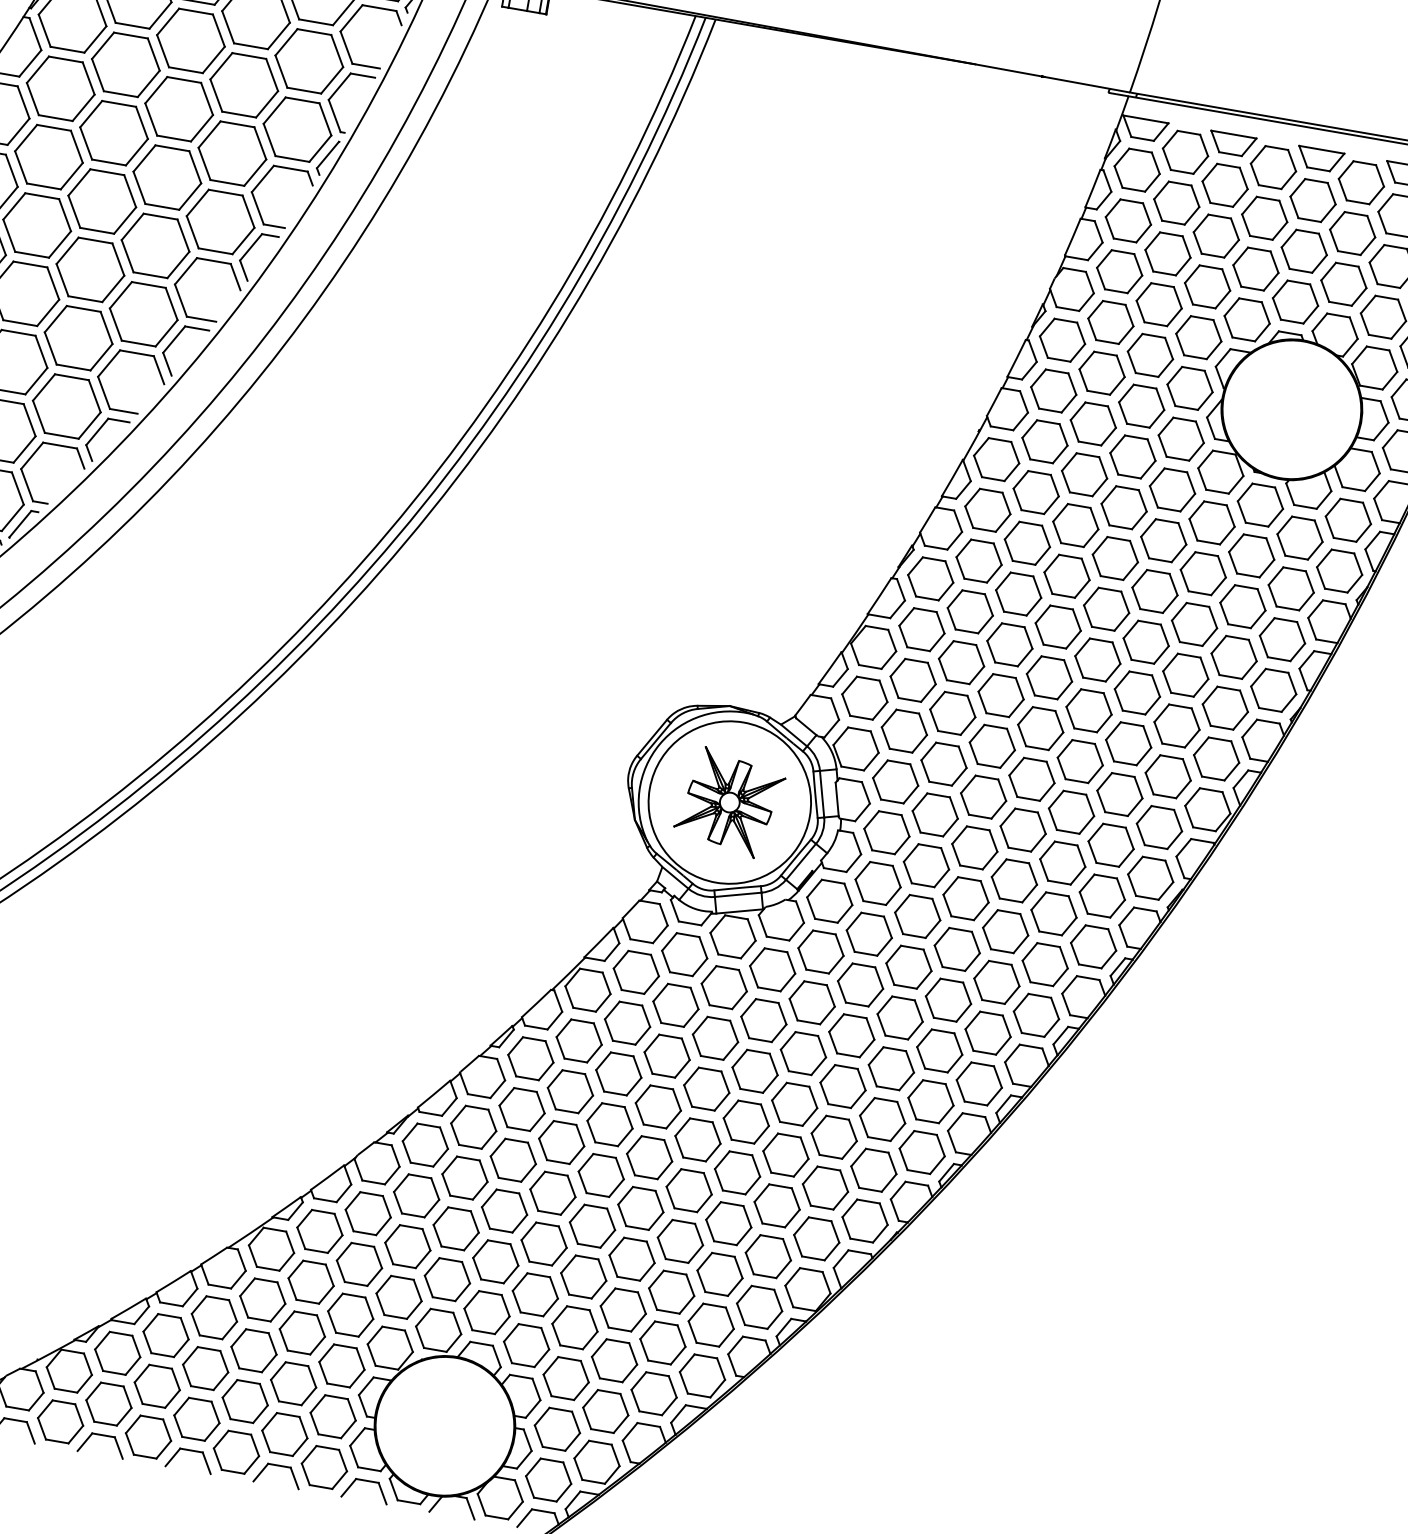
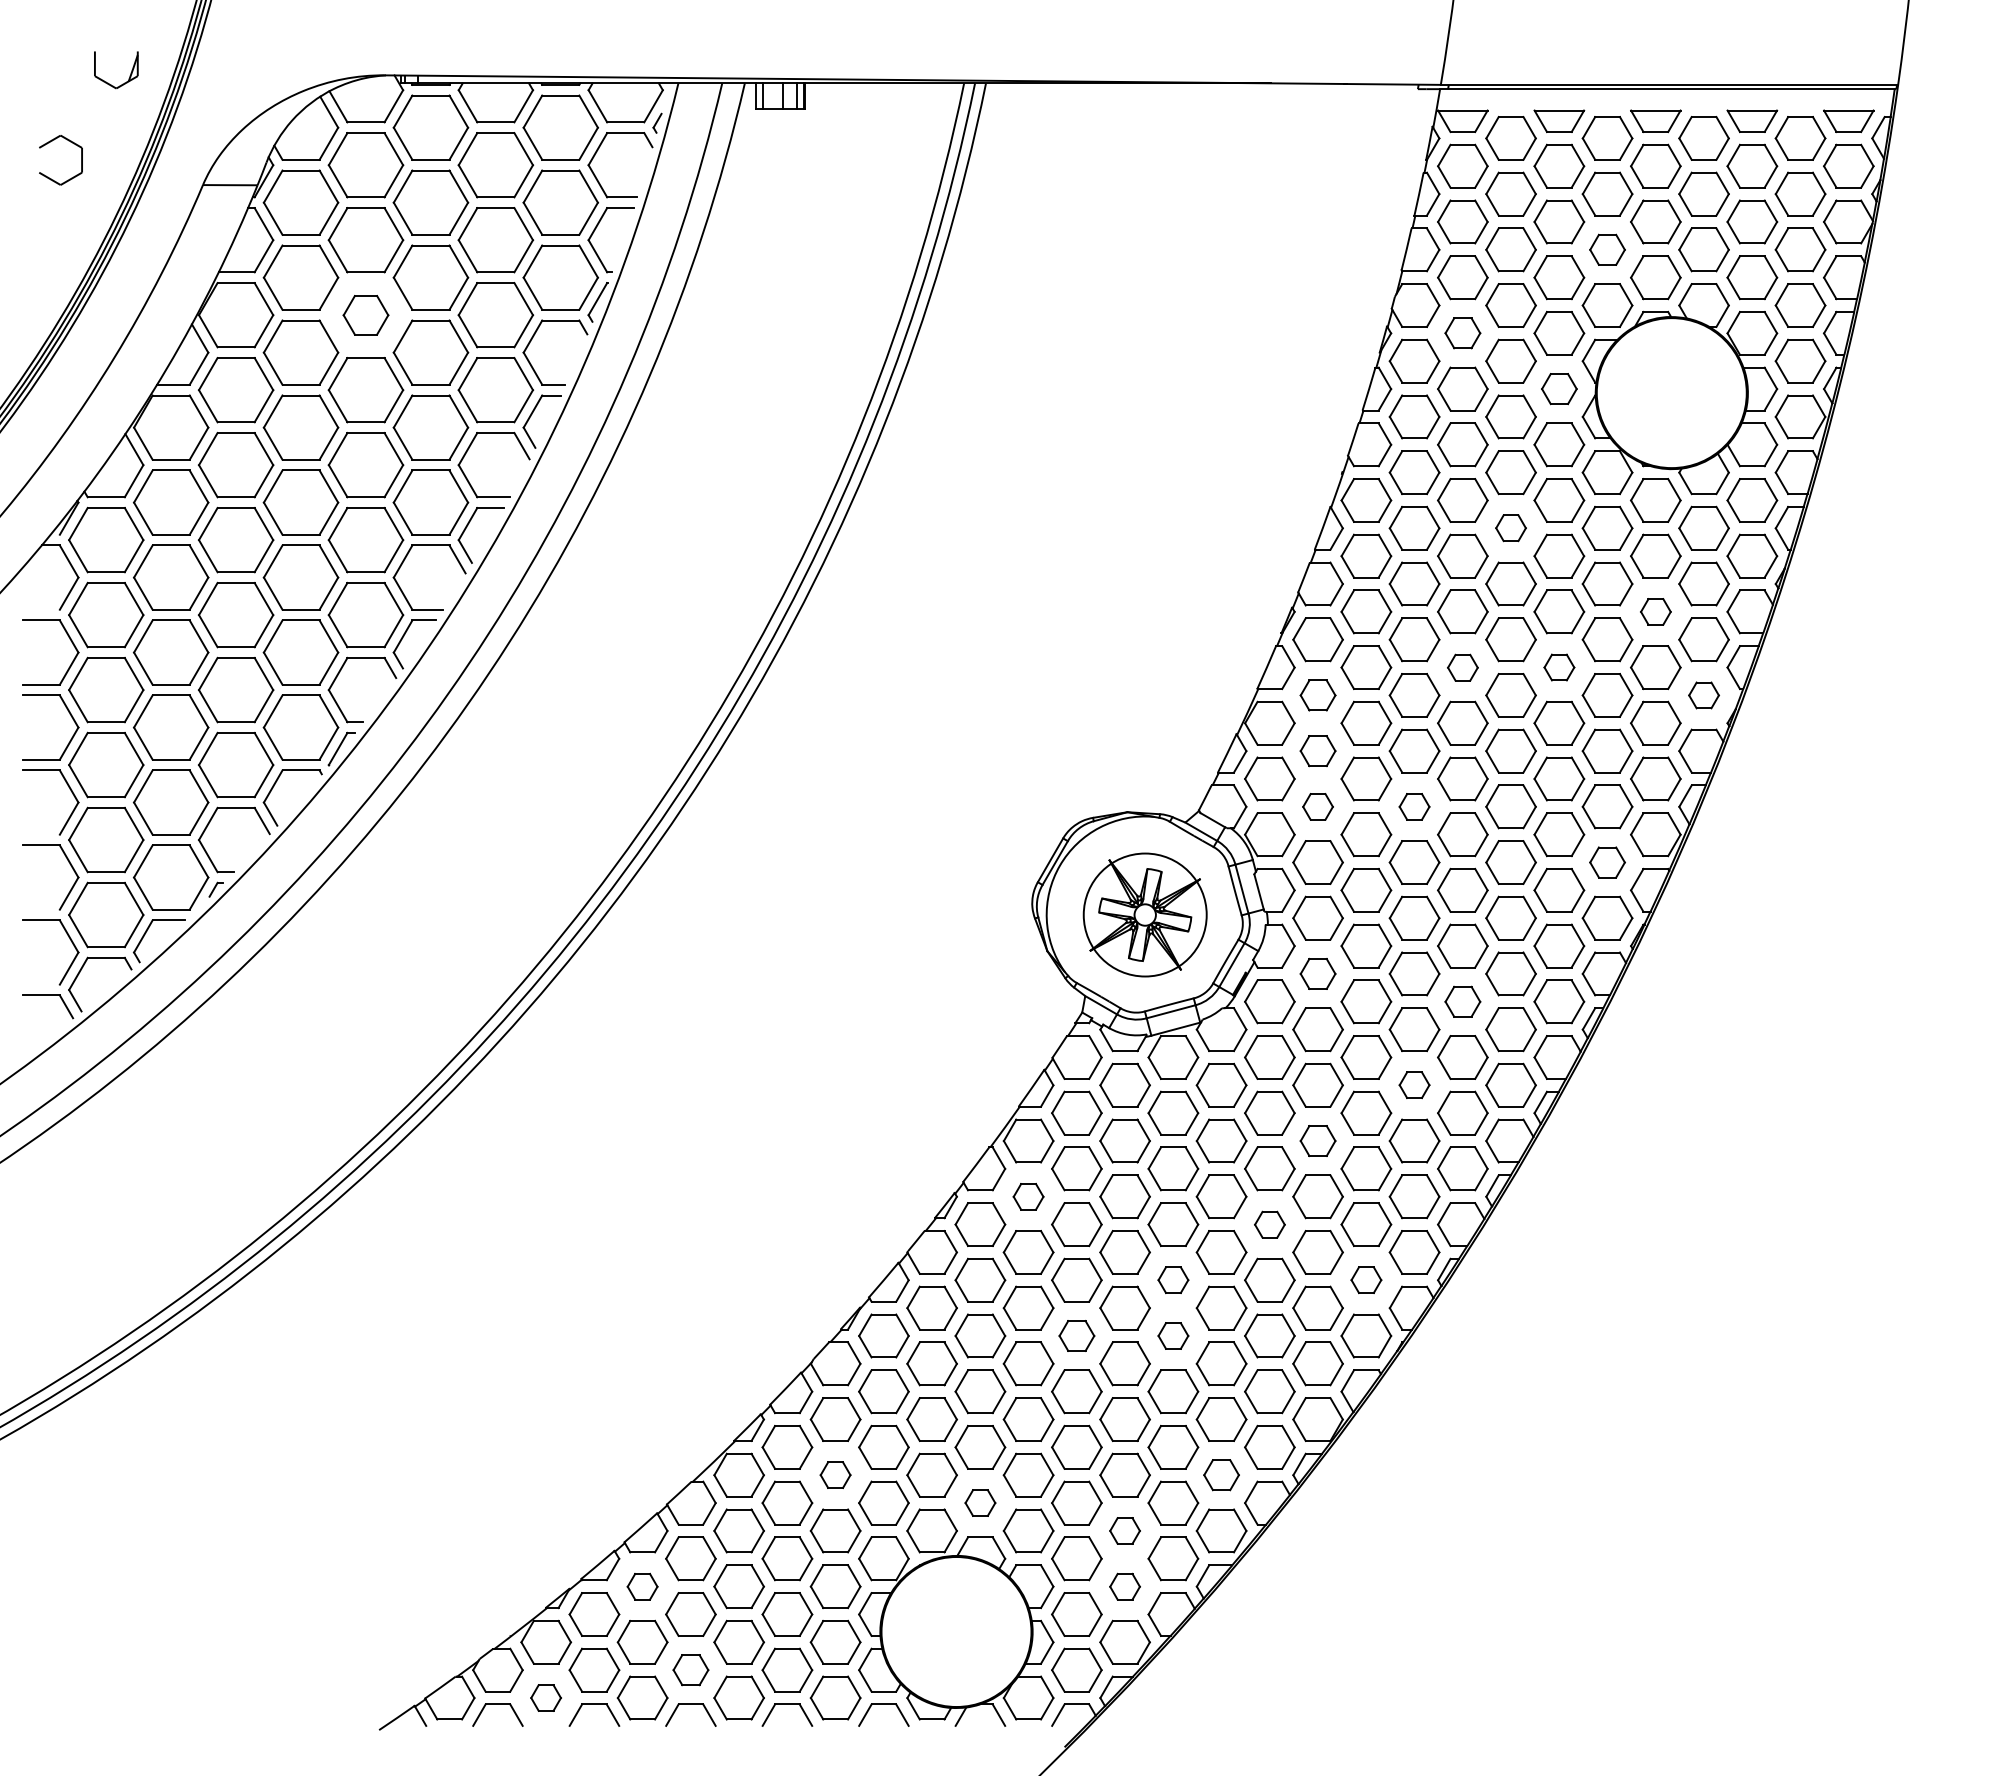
part: (113, 133) -> (365, 315), size x0.6
part: (1255, 268) -> (1607, 249), size x0.7
part: (1110, 321) -> (1462, 332), size x0.7
part: (1190, 387) -> (1559, 388), size x0.7
part: (1123, 506) -> (1510, 527), size x0.6
part: (1242, 606) -> (1655, 611), size x0.6
part: (1057, 626) -> (1462, 667), size x0.6
part: (921, 629) -> (1317, 695), size x0.7
part: (1146, 642) -> (1559, 667), size x0.6
part: (912, 679) -> (1317, 750), size x0.7
part: (1273, 690) -> (1703, 695), size x0.6
part: (903, 730) -> (1317, 806), size x0.6
part: (992, 746) -> (1414, 806), size x0.6
circle: (730, 802) -> (1145, 914), size x0.7
part: (1159, 827) -> (1607, 862), size x0.7
part: (877, 882) -> (1317, 973), size x0.7
part: (1005, 931) -> (1462, 1001), size x0.7
part: (948, 999) -> (1414, 1084), size x0.6
part: (851, 1035) -> (1317, 1140), size x0.7
part: (579, 1040) -> (1028, 1196), size x0.6
part: (794, 1104) -> (1269, 1224), size x0.6
part: (698, 1139) -> (1173, 1279), size x0.6
part: (874, 1169) -> (1366, 1279), size x0.6
part: (600, 1174) -> (1076, 1335), size x0.7
part: (689, 1190) -> (1173, 1335), size x0.6
part: (359, 1263) -> (835, 1474), size x0.6
part: (487, 1312) -> (980, 1502), size x0.6
part: (711, 1324) -> (1221, 1474), size x0.7
part: (165, 1335) -> (642, 1586), size x0.6
part: (614, 1360) -> (1124, 1530), size x0.6
part: (605, 1411) -> (1124, 1586), size x0.6
part: (196, 1418) -> (690, 1669), size x0.7
part: (60, 1421) -> (545, 1697), size x0.6

